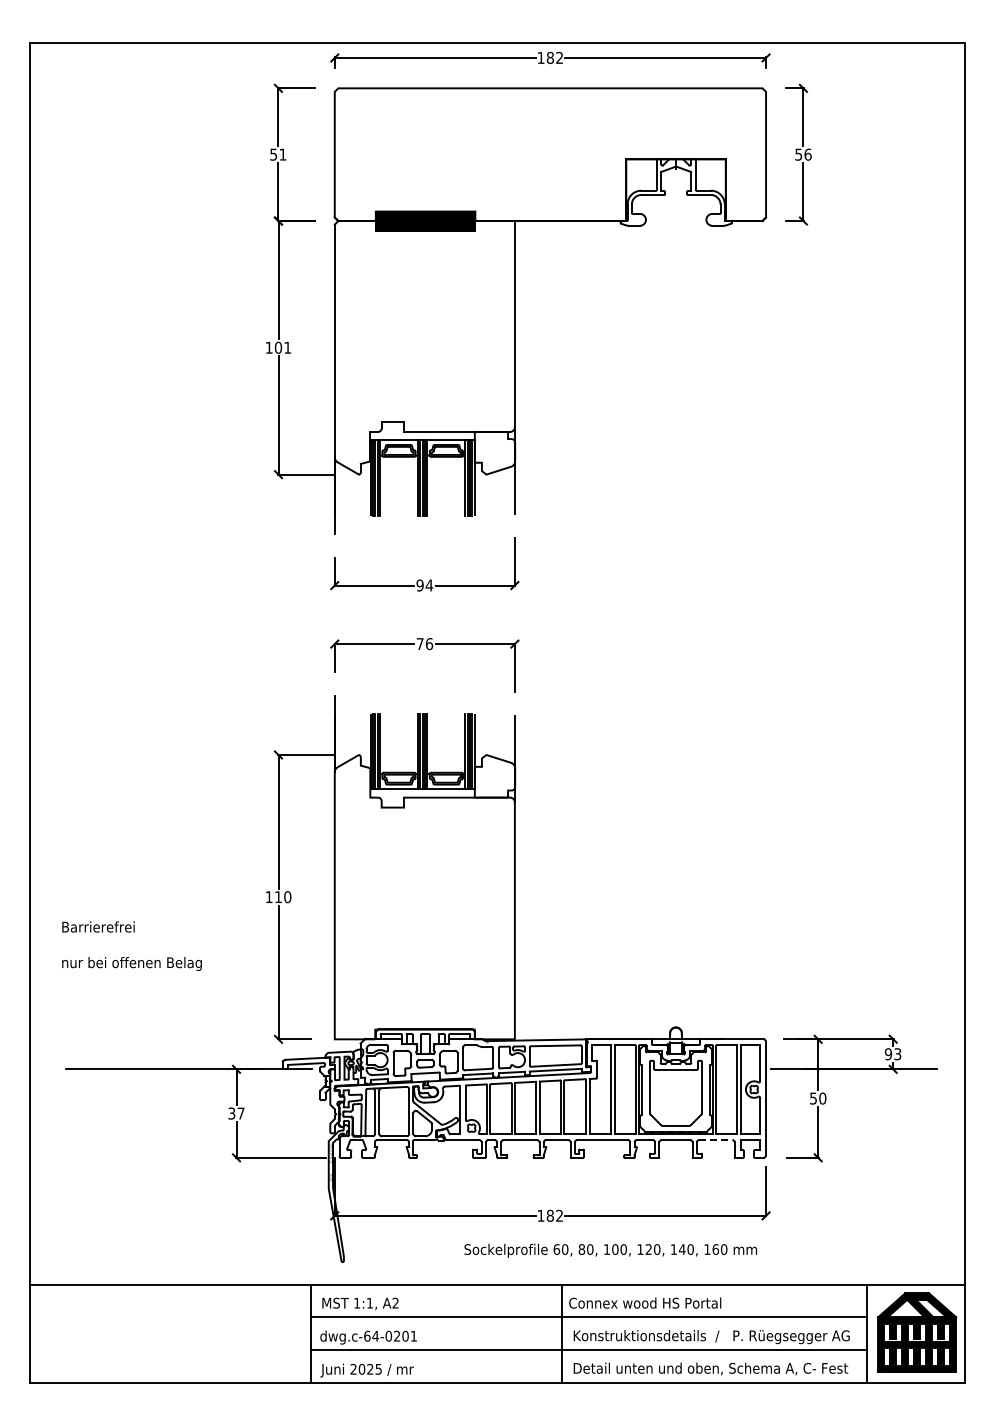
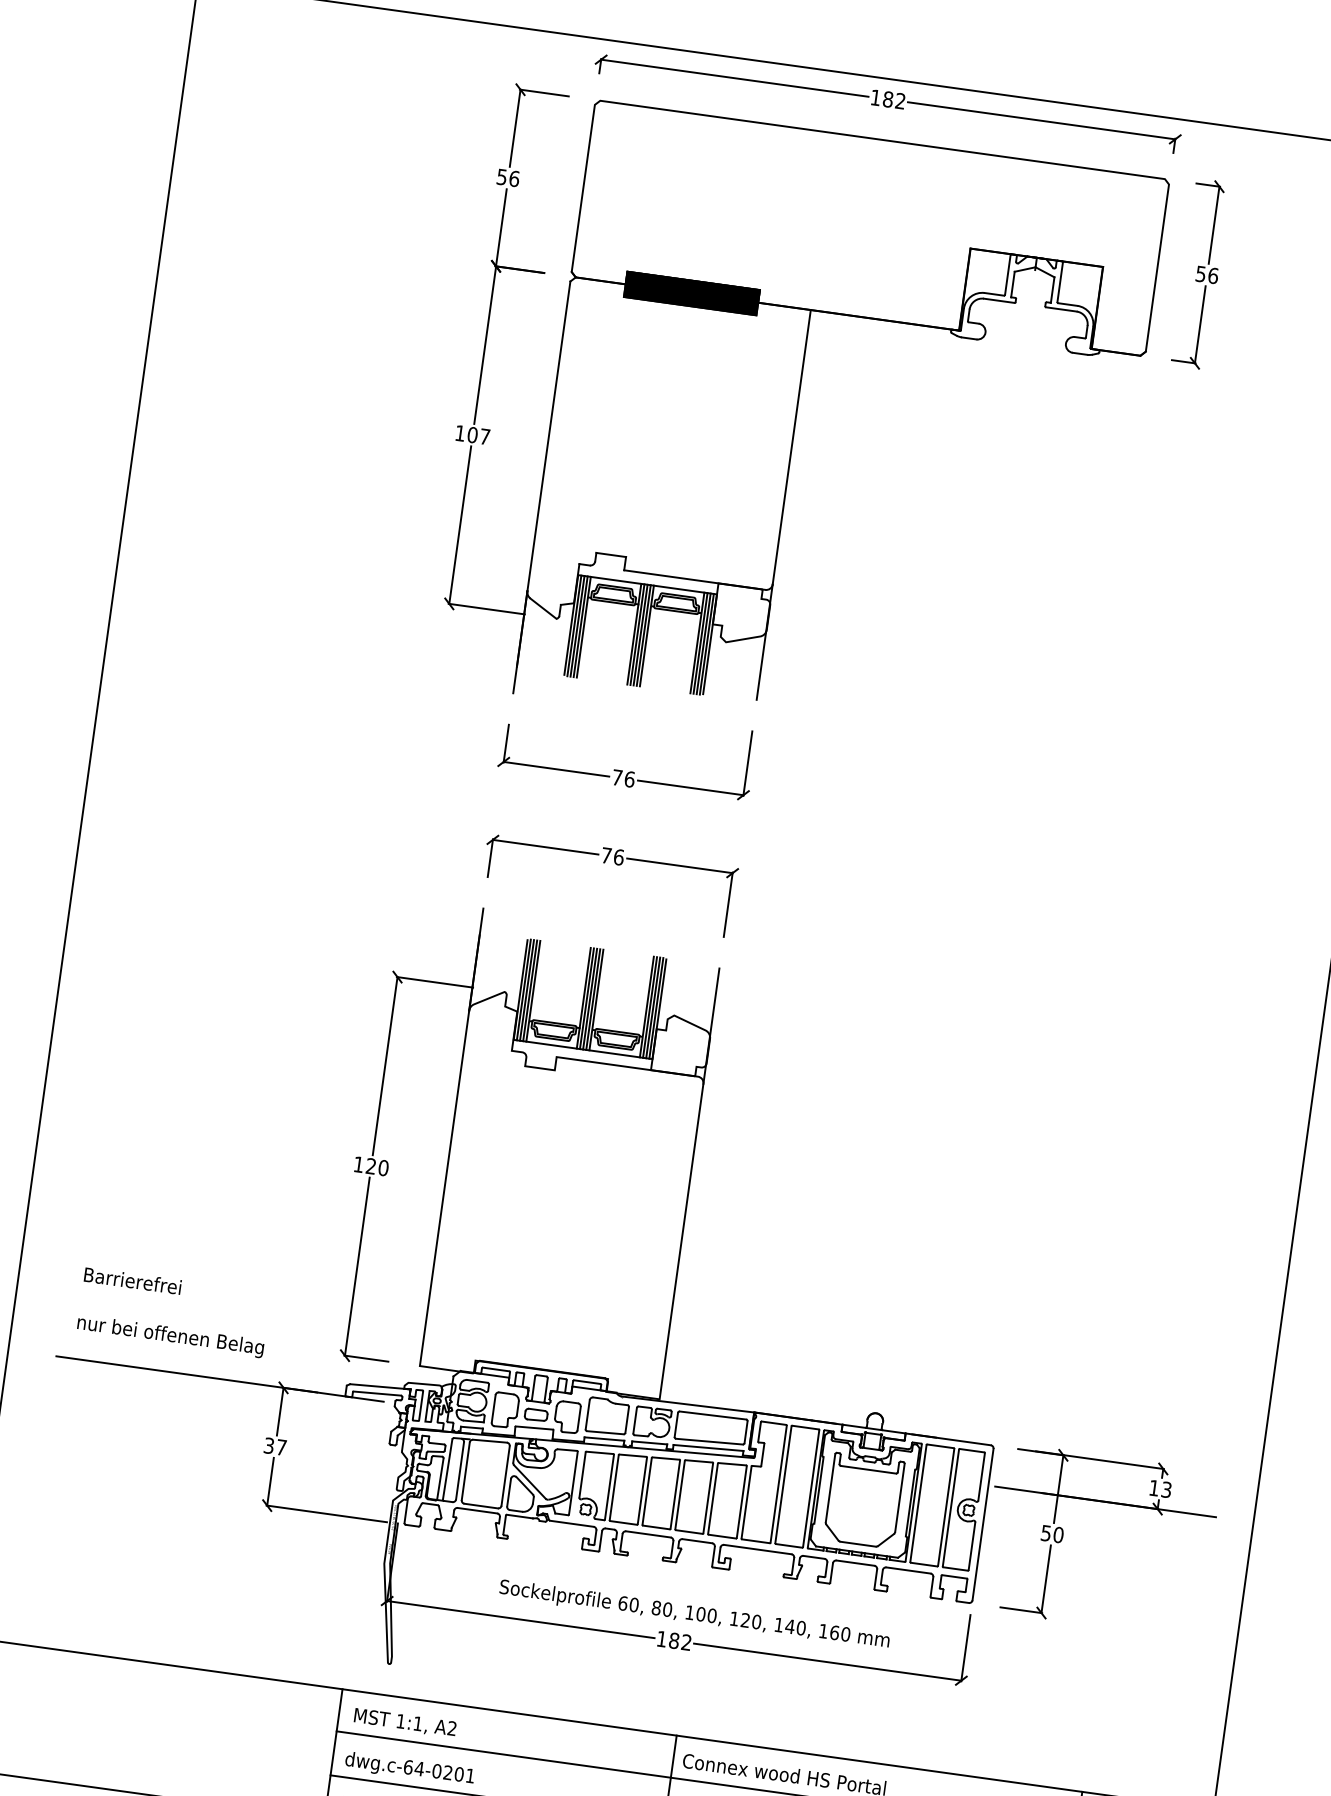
text: (282, 154) -> (513, 178), 51 -> 56
text: (287, 347) -> (484, 436), 101 -> 107
text: (424, 585) -> (623, 778), 94 -> 76
text: (278, 896) -> (371, 1165), 110 -> 120
text: (131, 945) -> (173, 1311), moved
text: (888, 1054) -> (1154, 1488), 93 -> 13
line: (715, 1140) -> (908, 1571), dashed -> solid
text: (610, 1250) -> (694, 1614), moved

